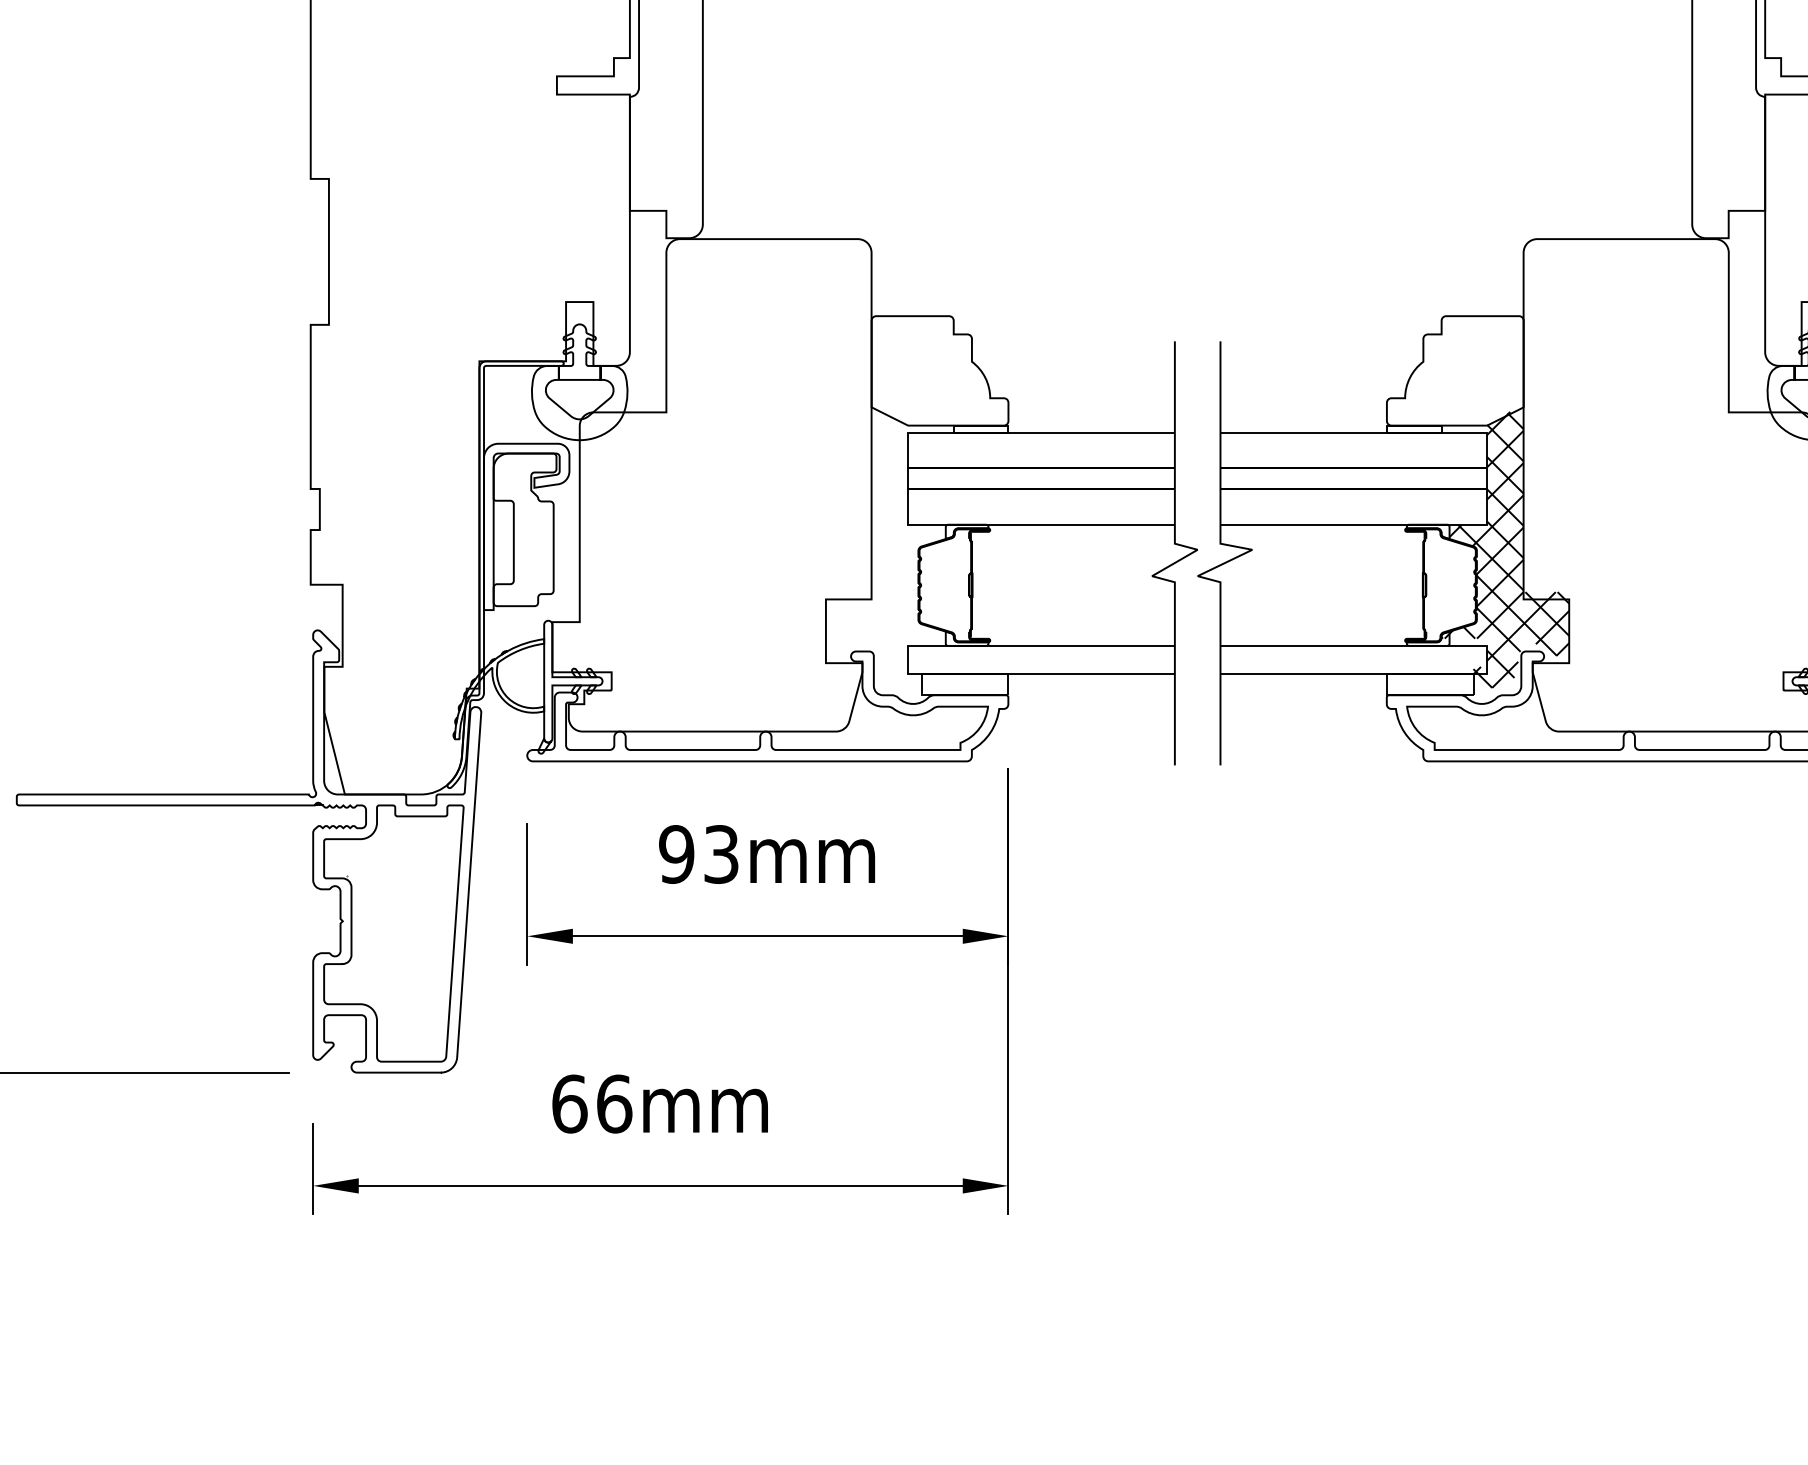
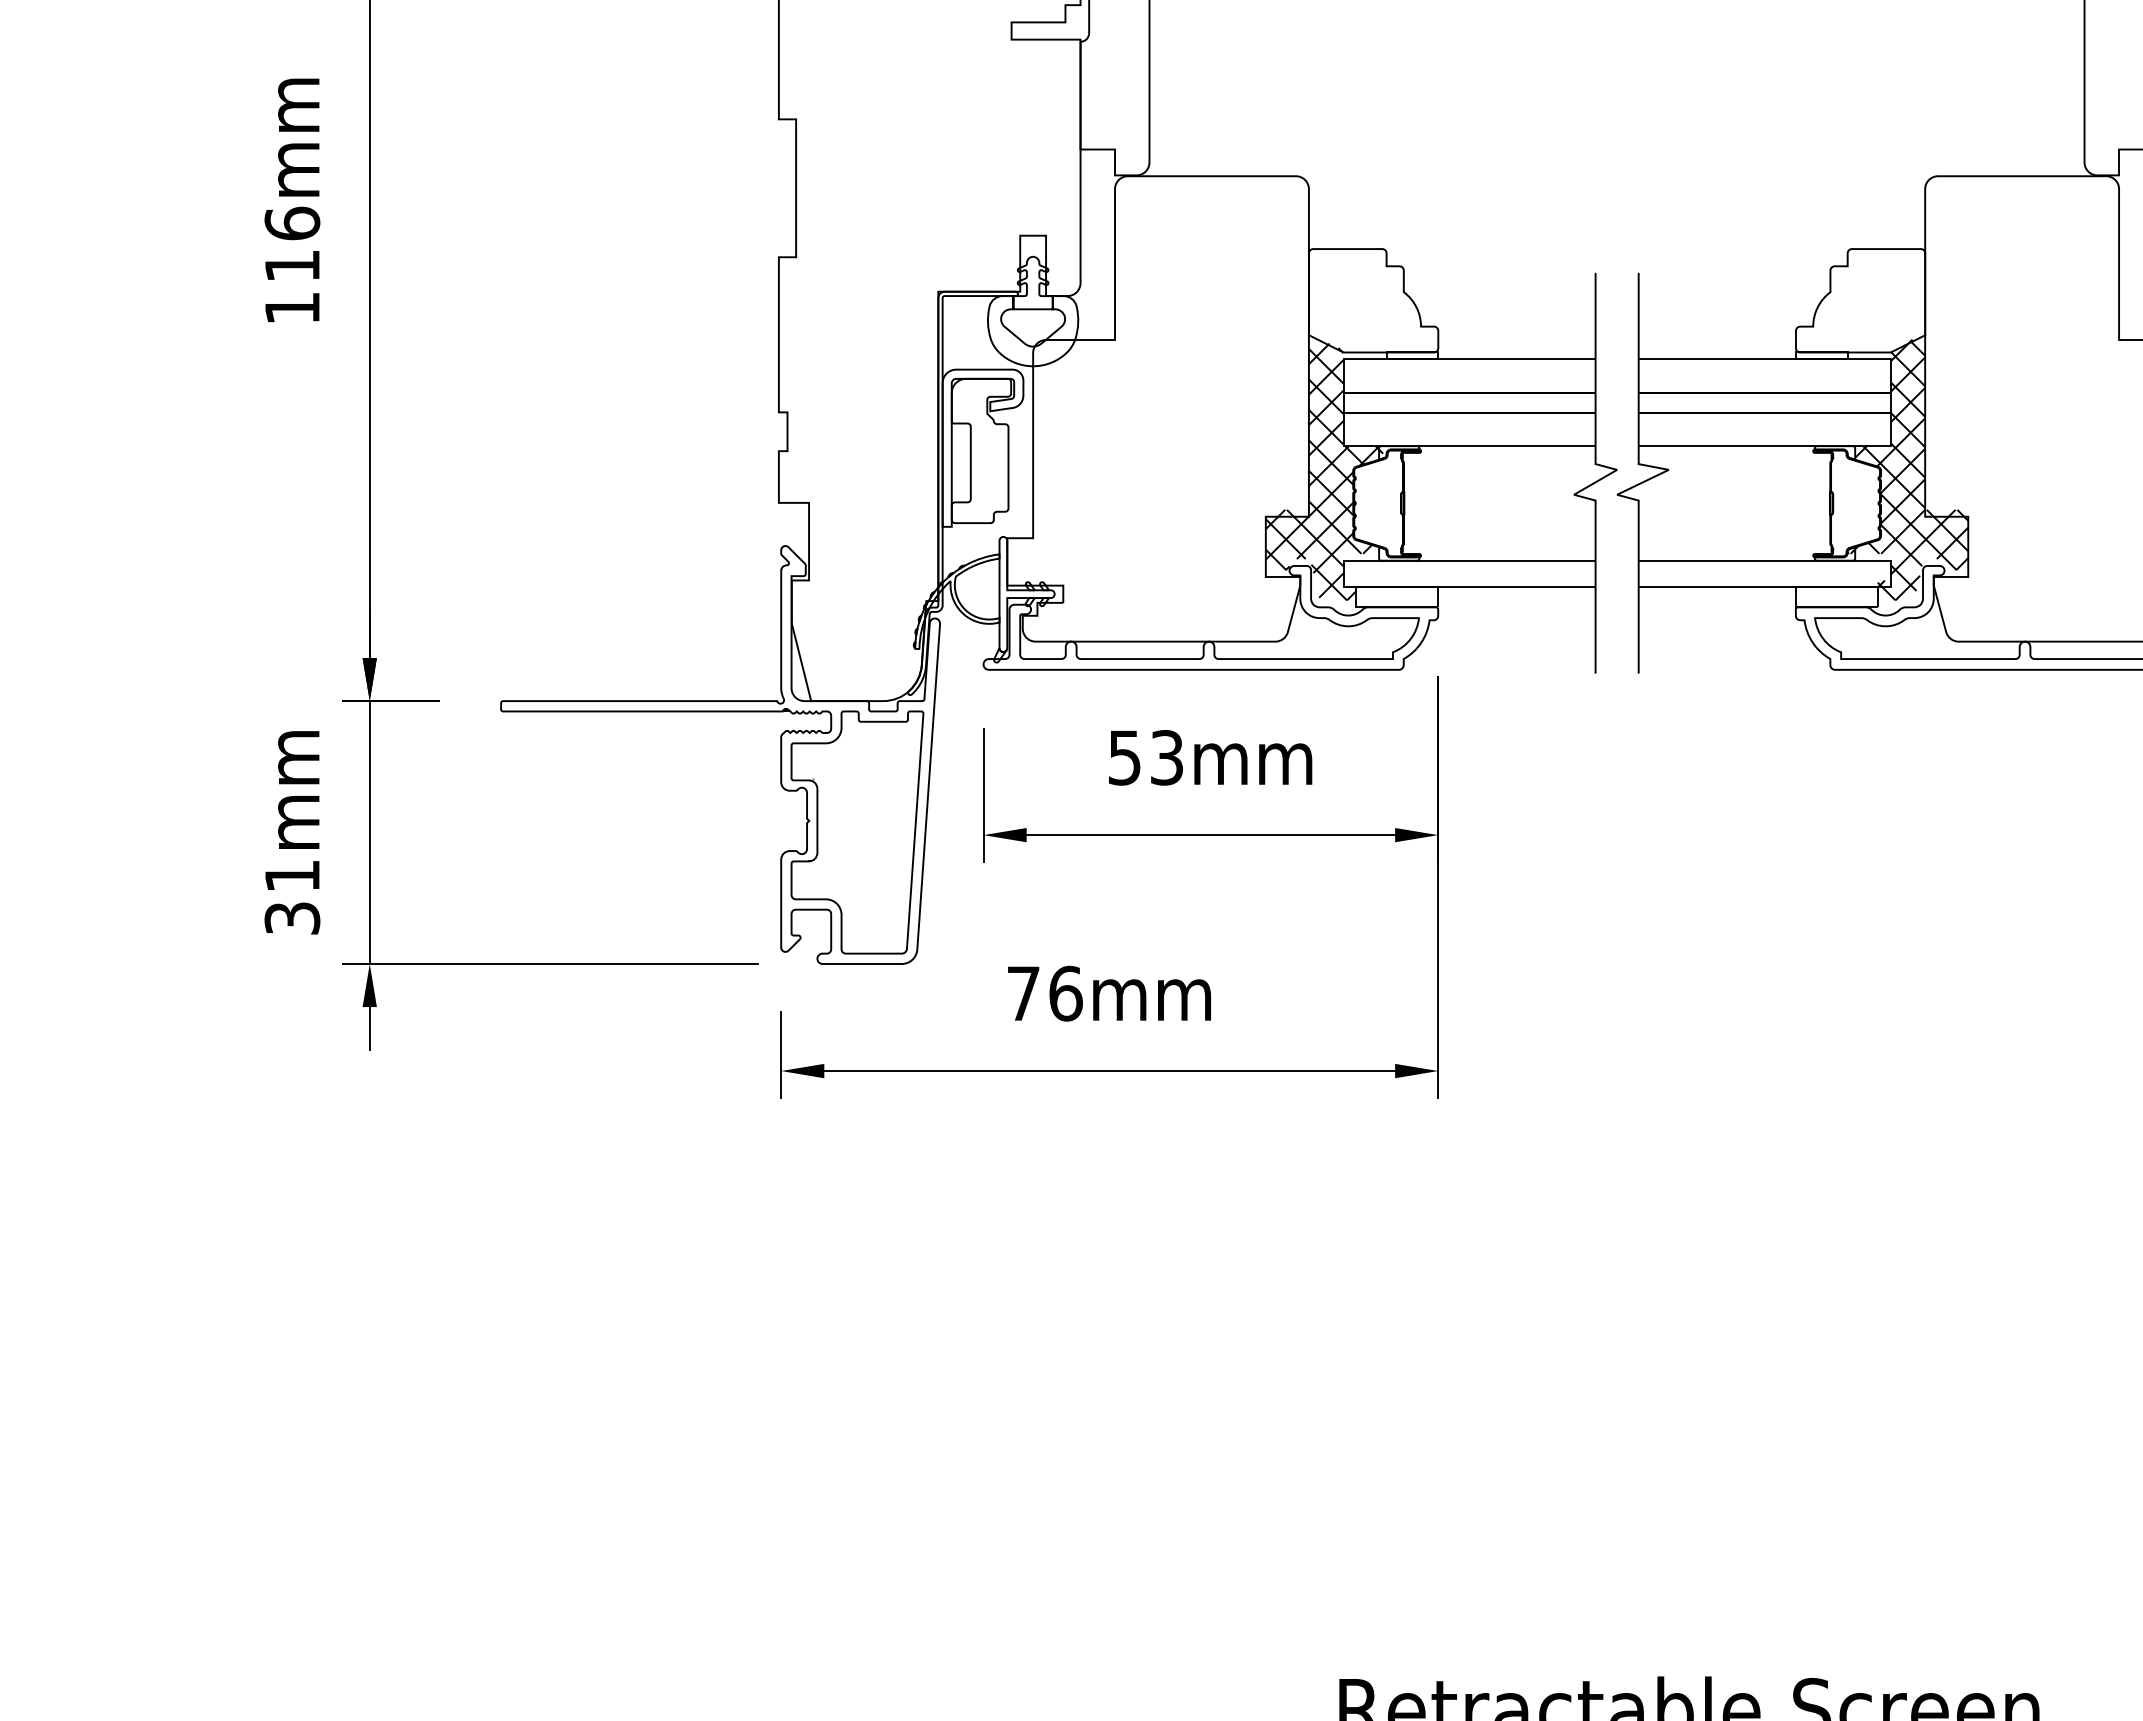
hatch: (888, 546) -> (1324, 466), added
text: (676, 854) -> (1124, 757), 93mm -> 53mm
text: (569, 1103) -> (1023, 993), 66mm -> 76mm

